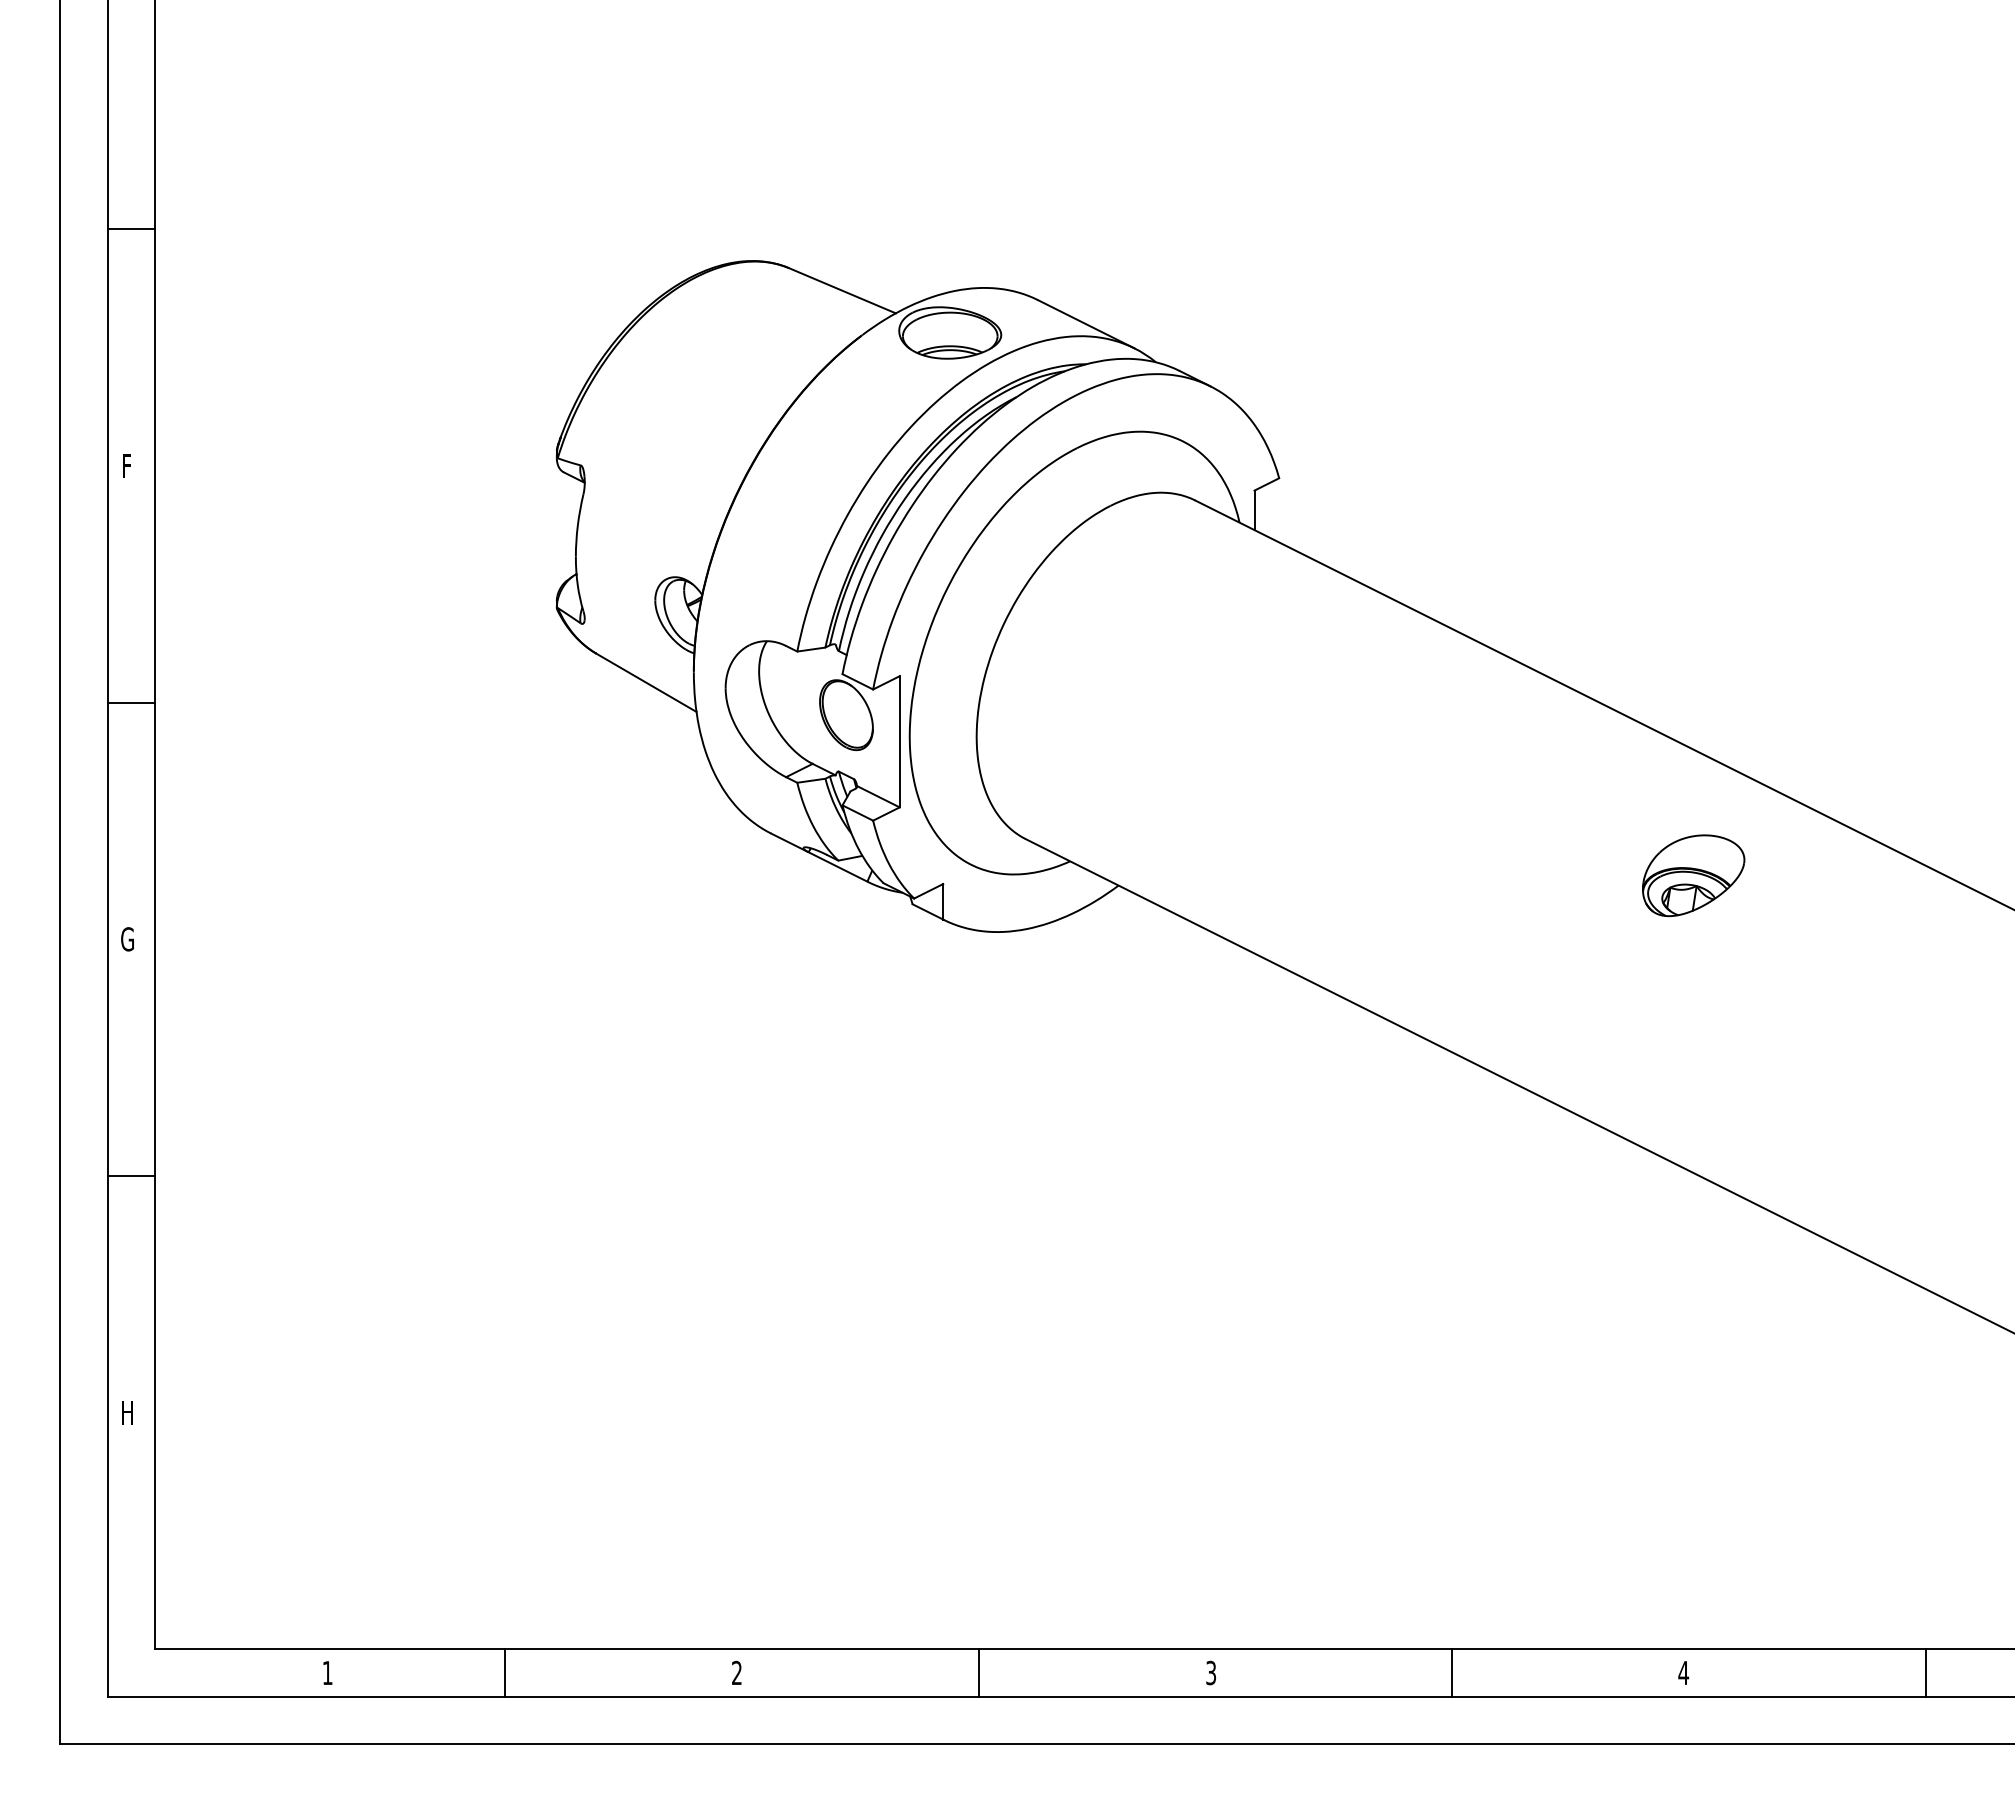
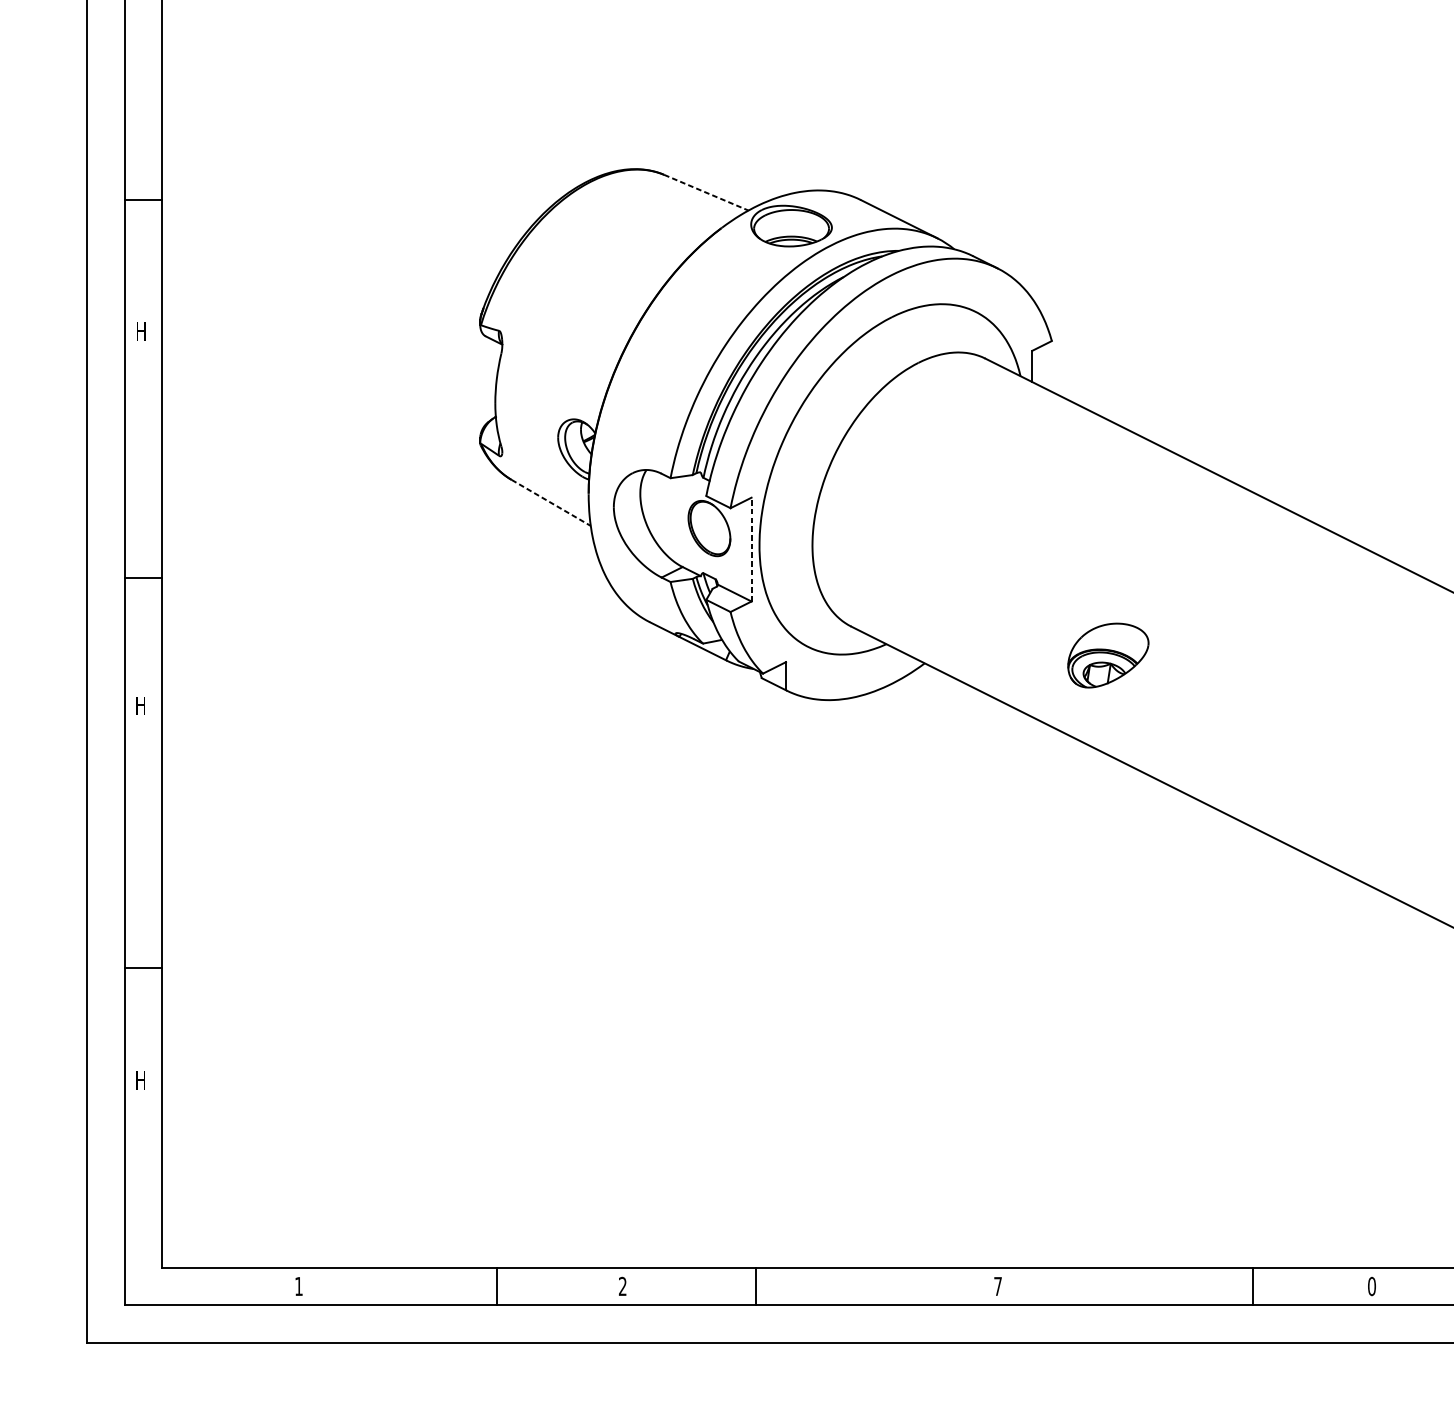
line: (131, 229) -> (143, 200), moved
line: (842, 290) -> (706, 192), solid -> dashed
text: (129, 465) -> (142, 330), F -> H
line: (646, 682) -> (551, 502), solid -> dashed
line: (131, 702) -> (143, 577), moved
line: (899, 741) -> (751, 549), solid -> dashed
part: (1693, 875) -> (1108, 655), moved
text: (127, 939) -> (140, 706), G -> H
line: (131, 1176) -> (143, 967), moved
line: (505, 1672) -> (497, 1286), moved
line: (978, 1672) -> (755, 1286), moved
text: (1211, 1672) -> (998, 1286), 3 -> 7
line: (1452, 1672) -> (1253, 1286), moved
text: (1683, 1672) -> (1371, 1286), 4 -> 0

